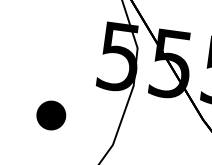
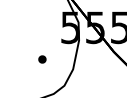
part: (51, 115) -> (42, 59), size x0.6

